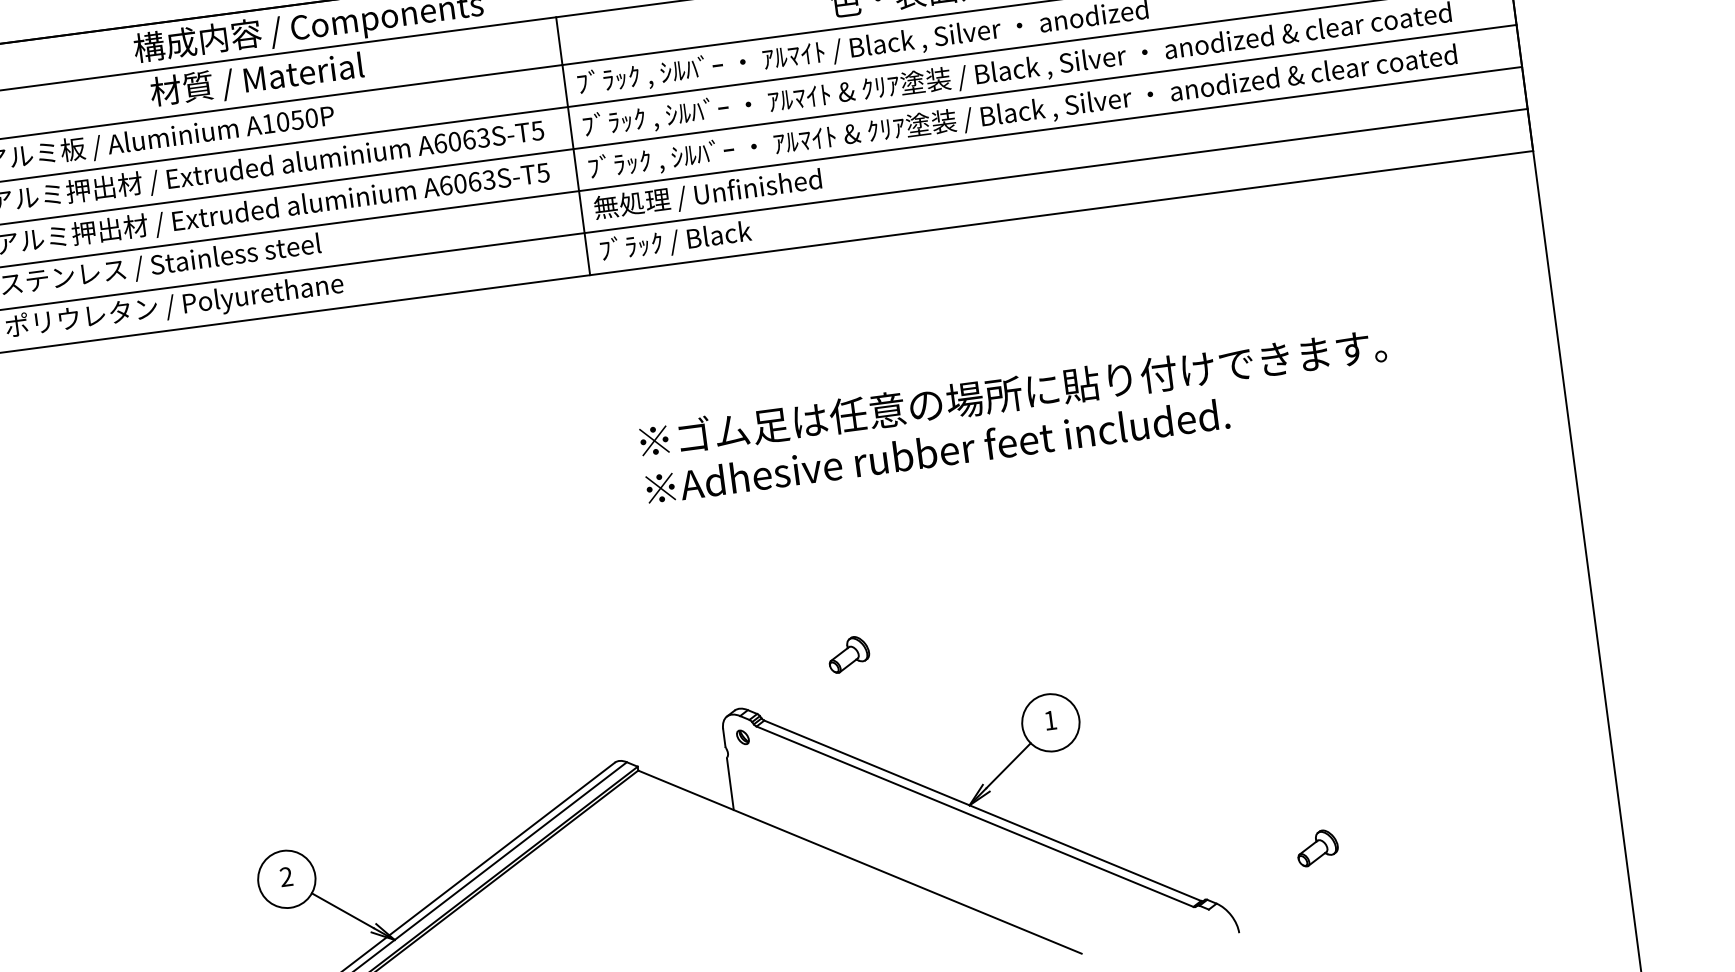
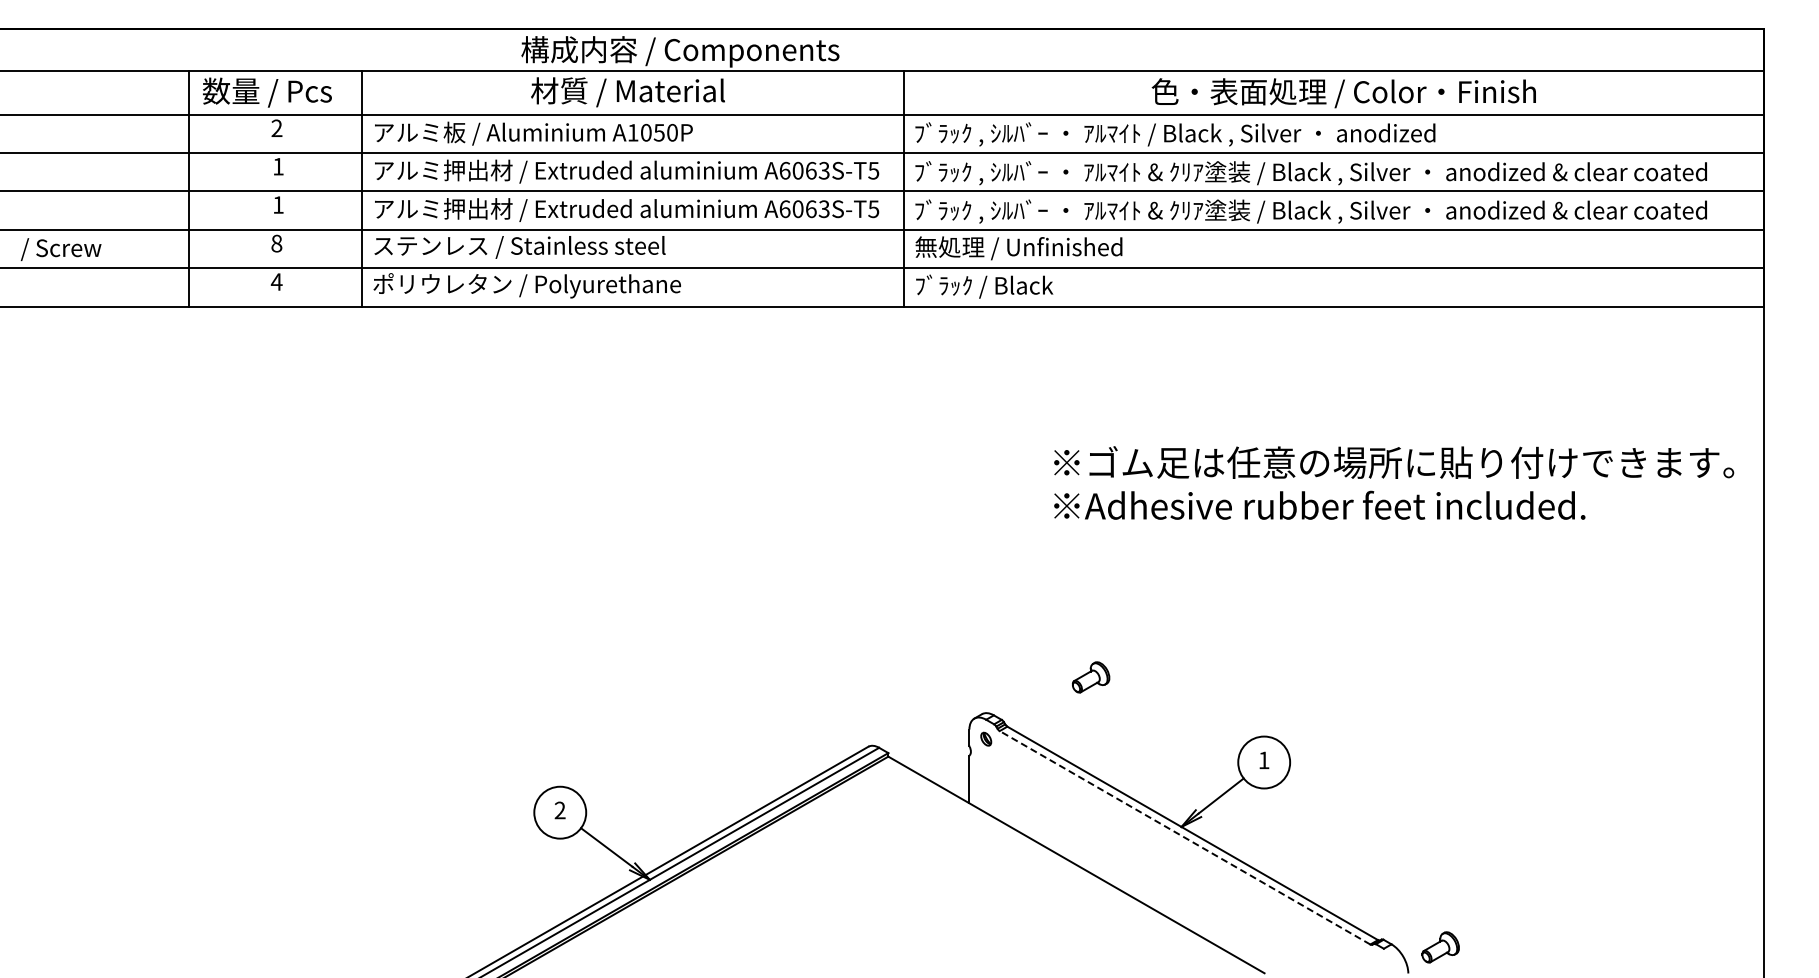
text: (1016, 415) -> (1394, 482), moved
line: (975, 816) -> (1185, 837), solid -> dashed
part: (1317, 848) -> (1440, 947), moved

